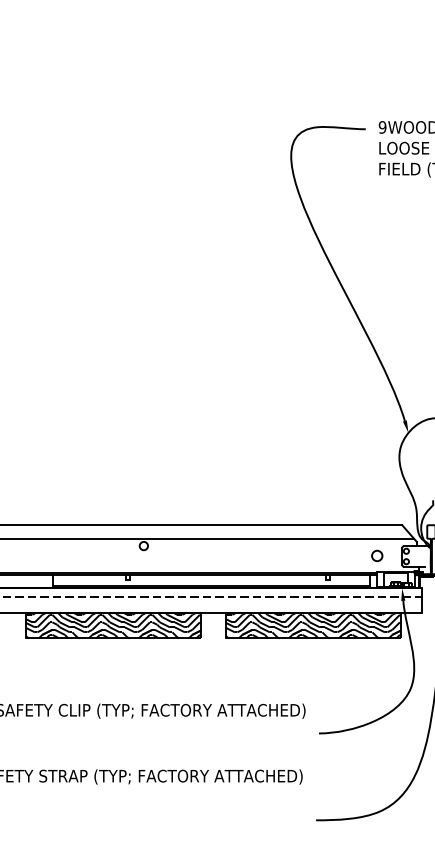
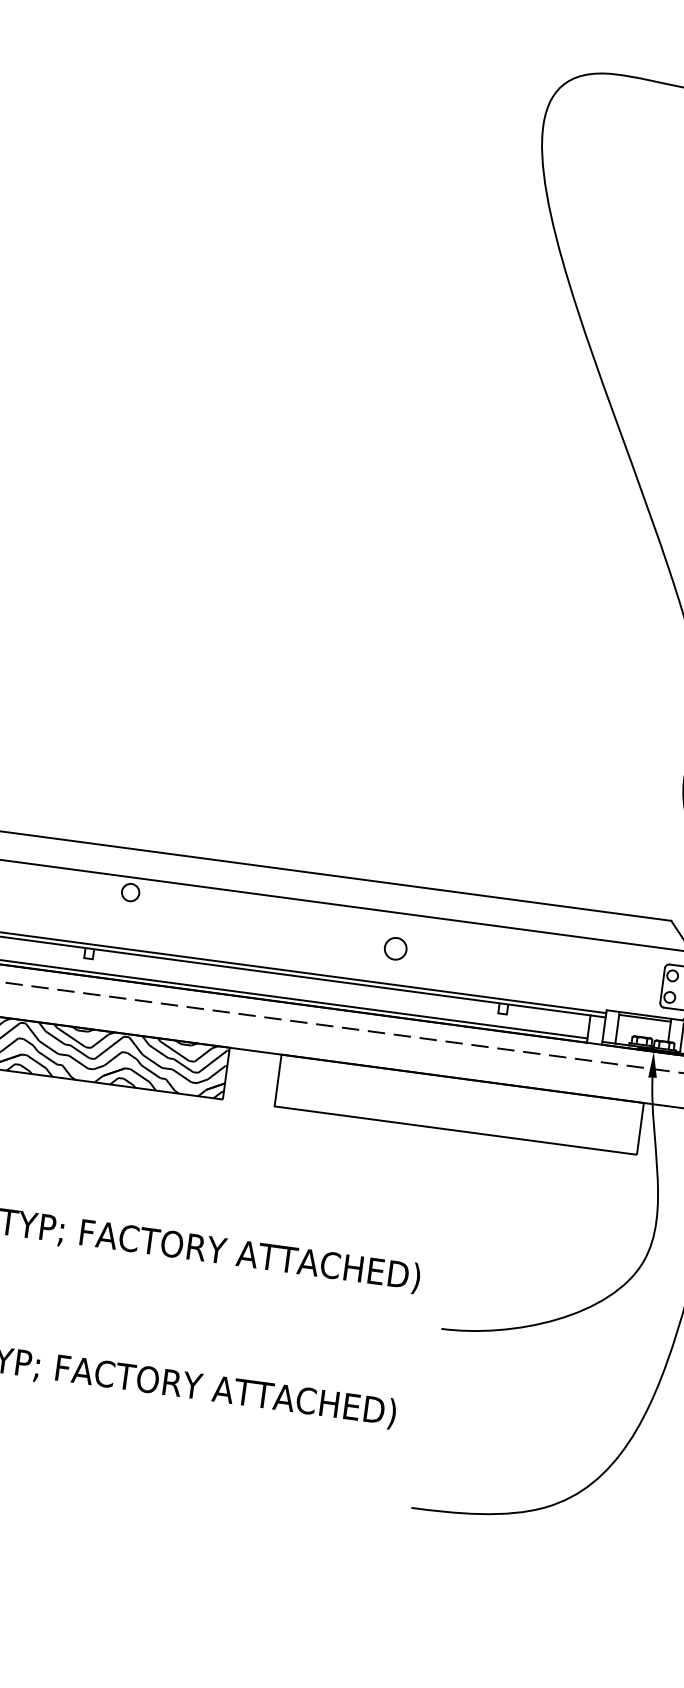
circle: (377, 555) -> (396, 947), moved
hatch: (312, 625) -> (457, 1103), removed

